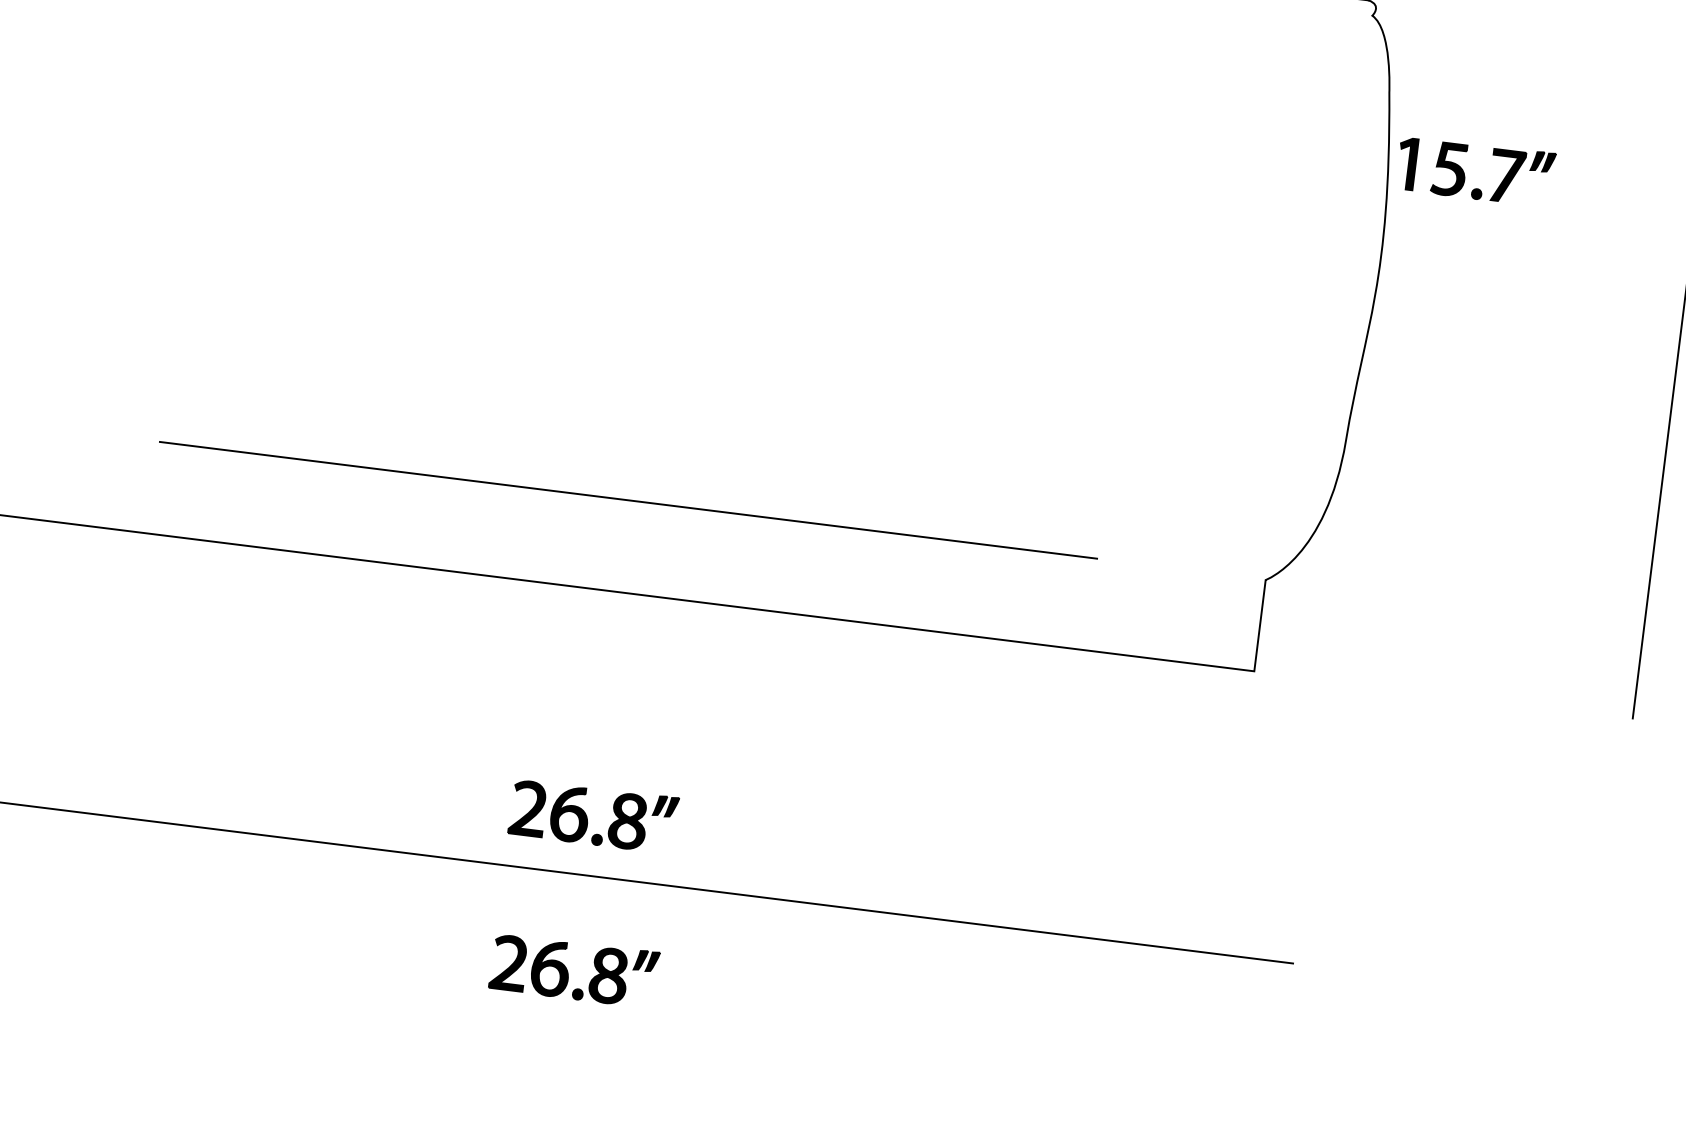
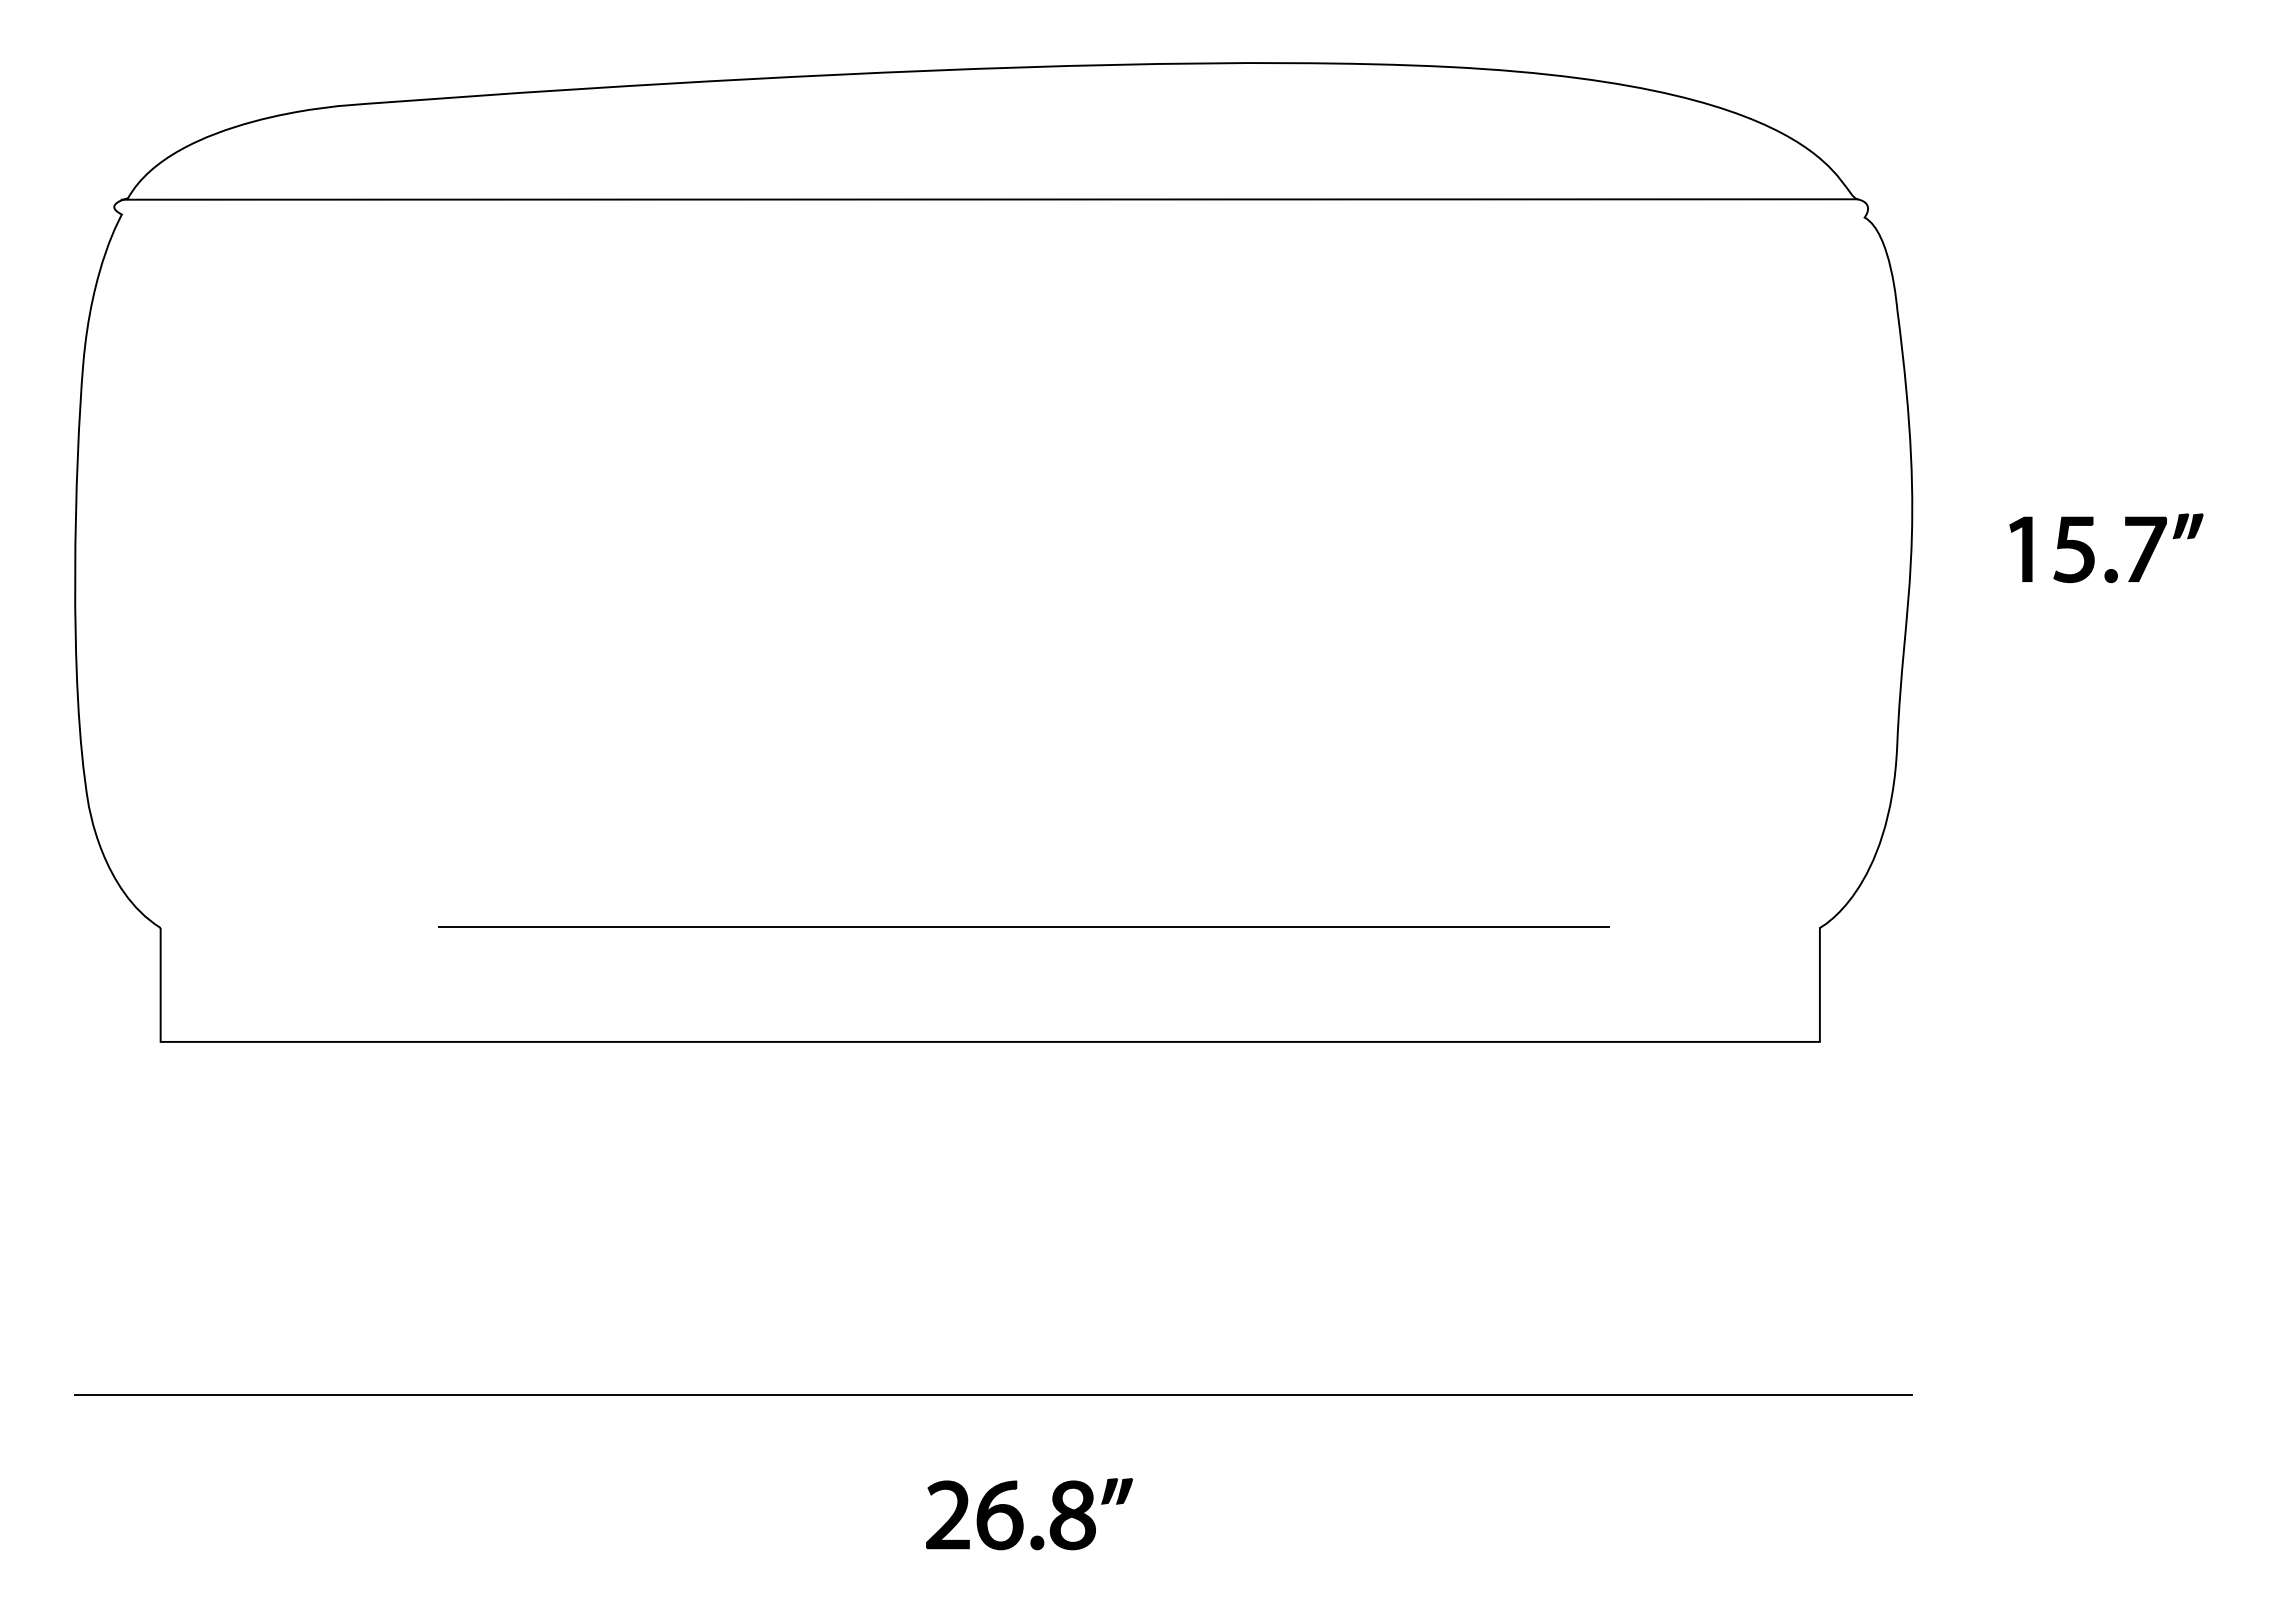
part: (1464, 173) -> (2093, 552), moved
part: (587, 818) -> (1022, 1324), removed

